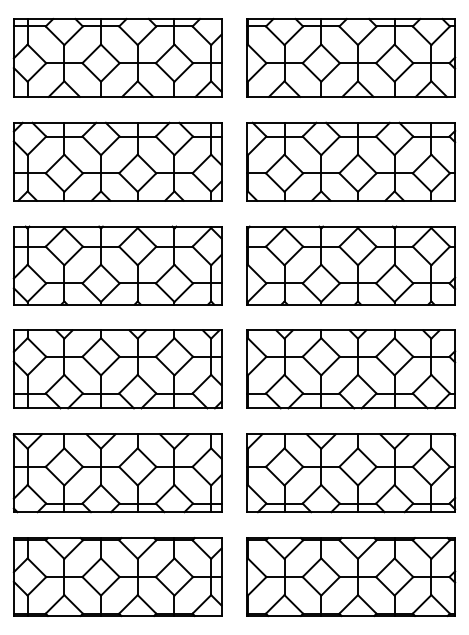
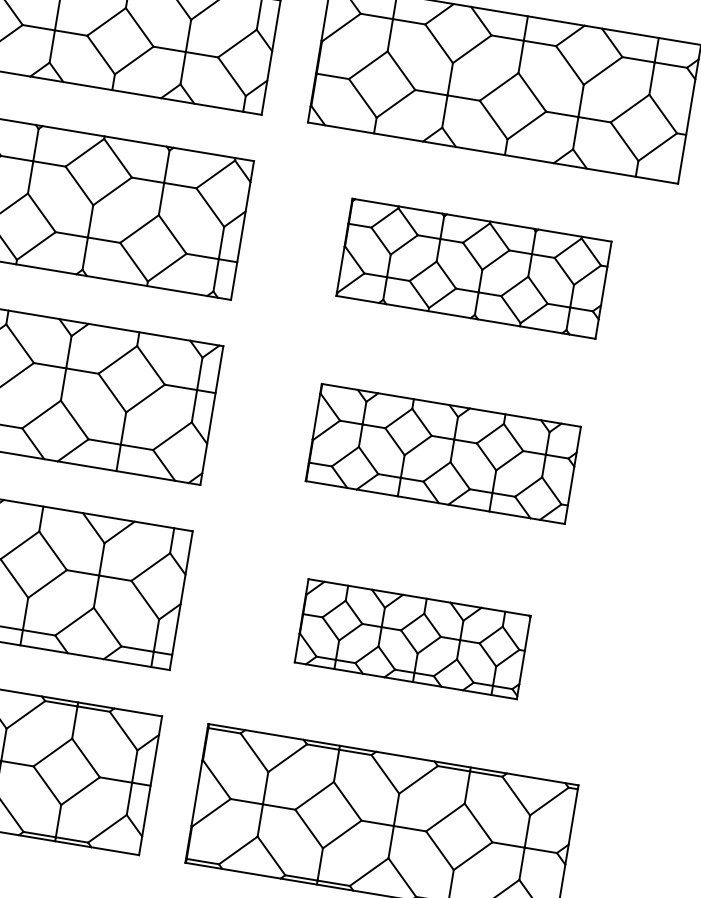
part: (351, 265) -> (474, 268), size x0.7
part: (351, 369) -> (443, 454), size x0.7
part: (351, 473) -> (412, 639), size x0.6

